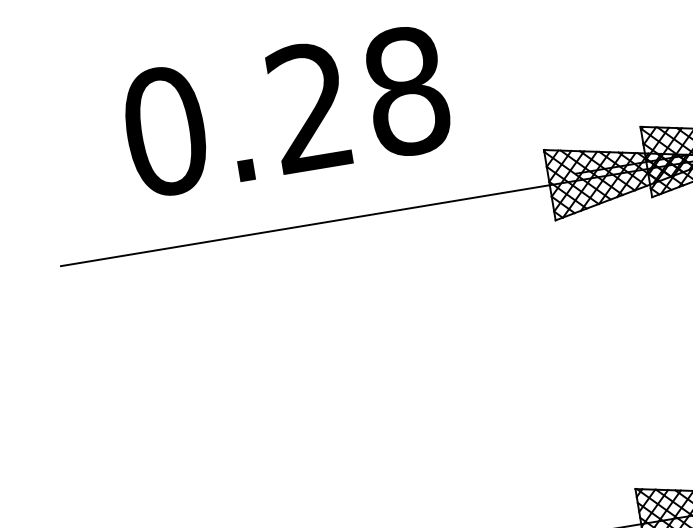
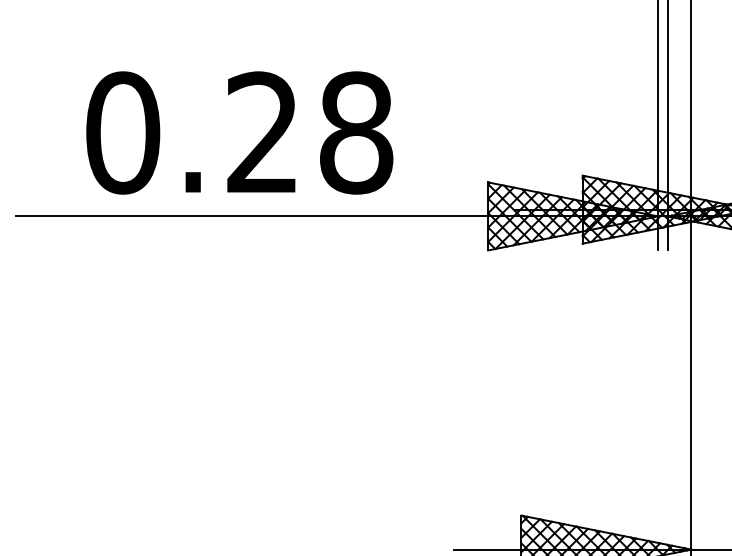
text: (285, 110) -> (239, 132), moved

